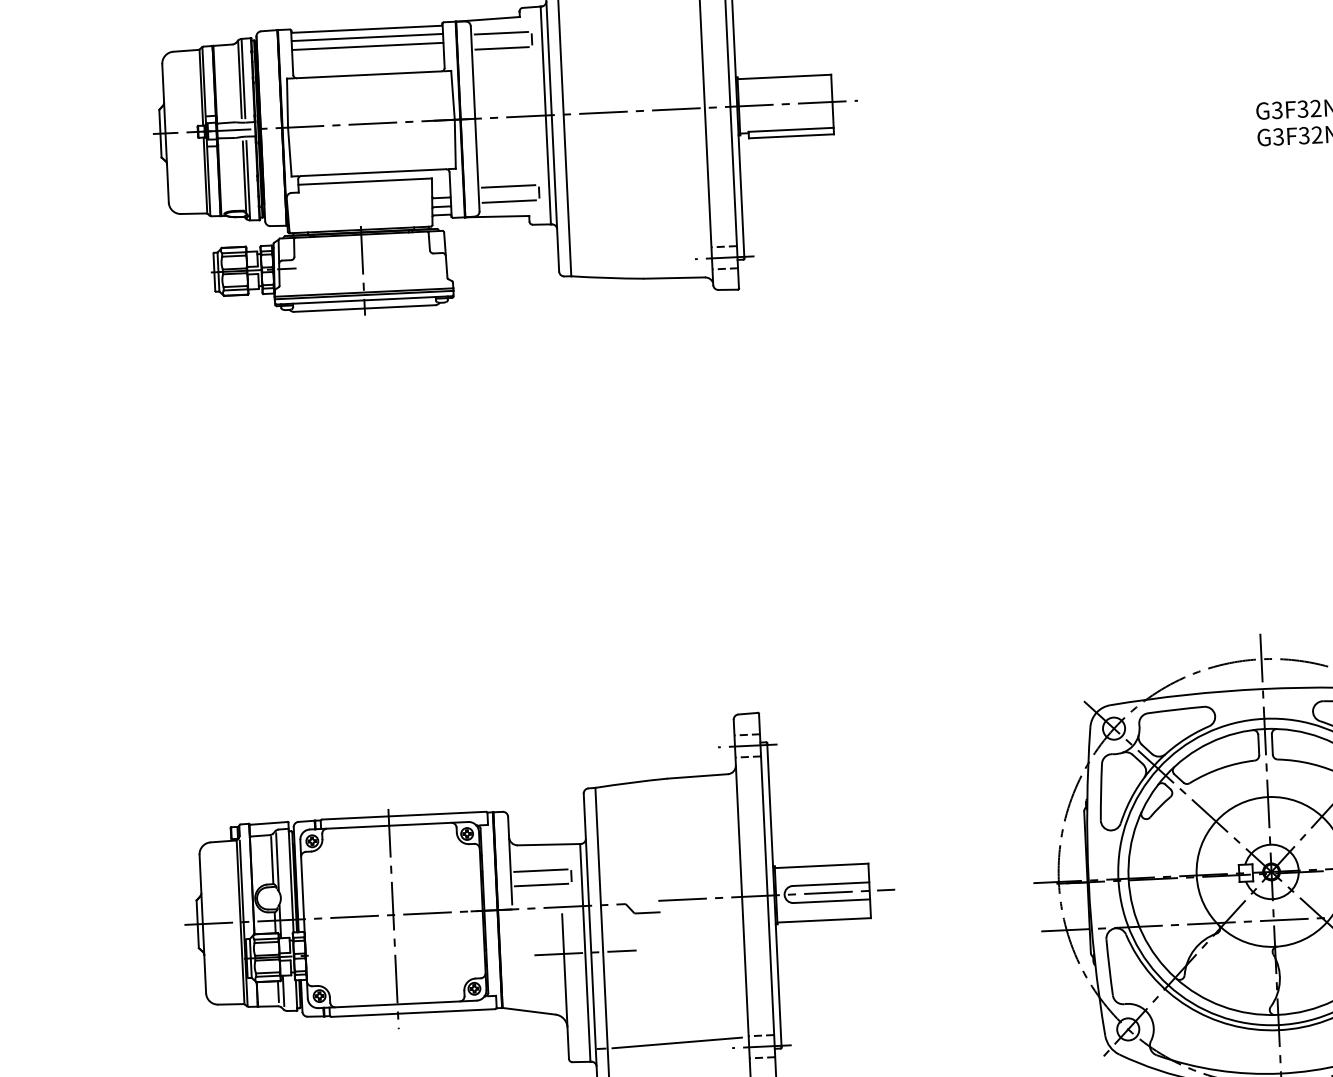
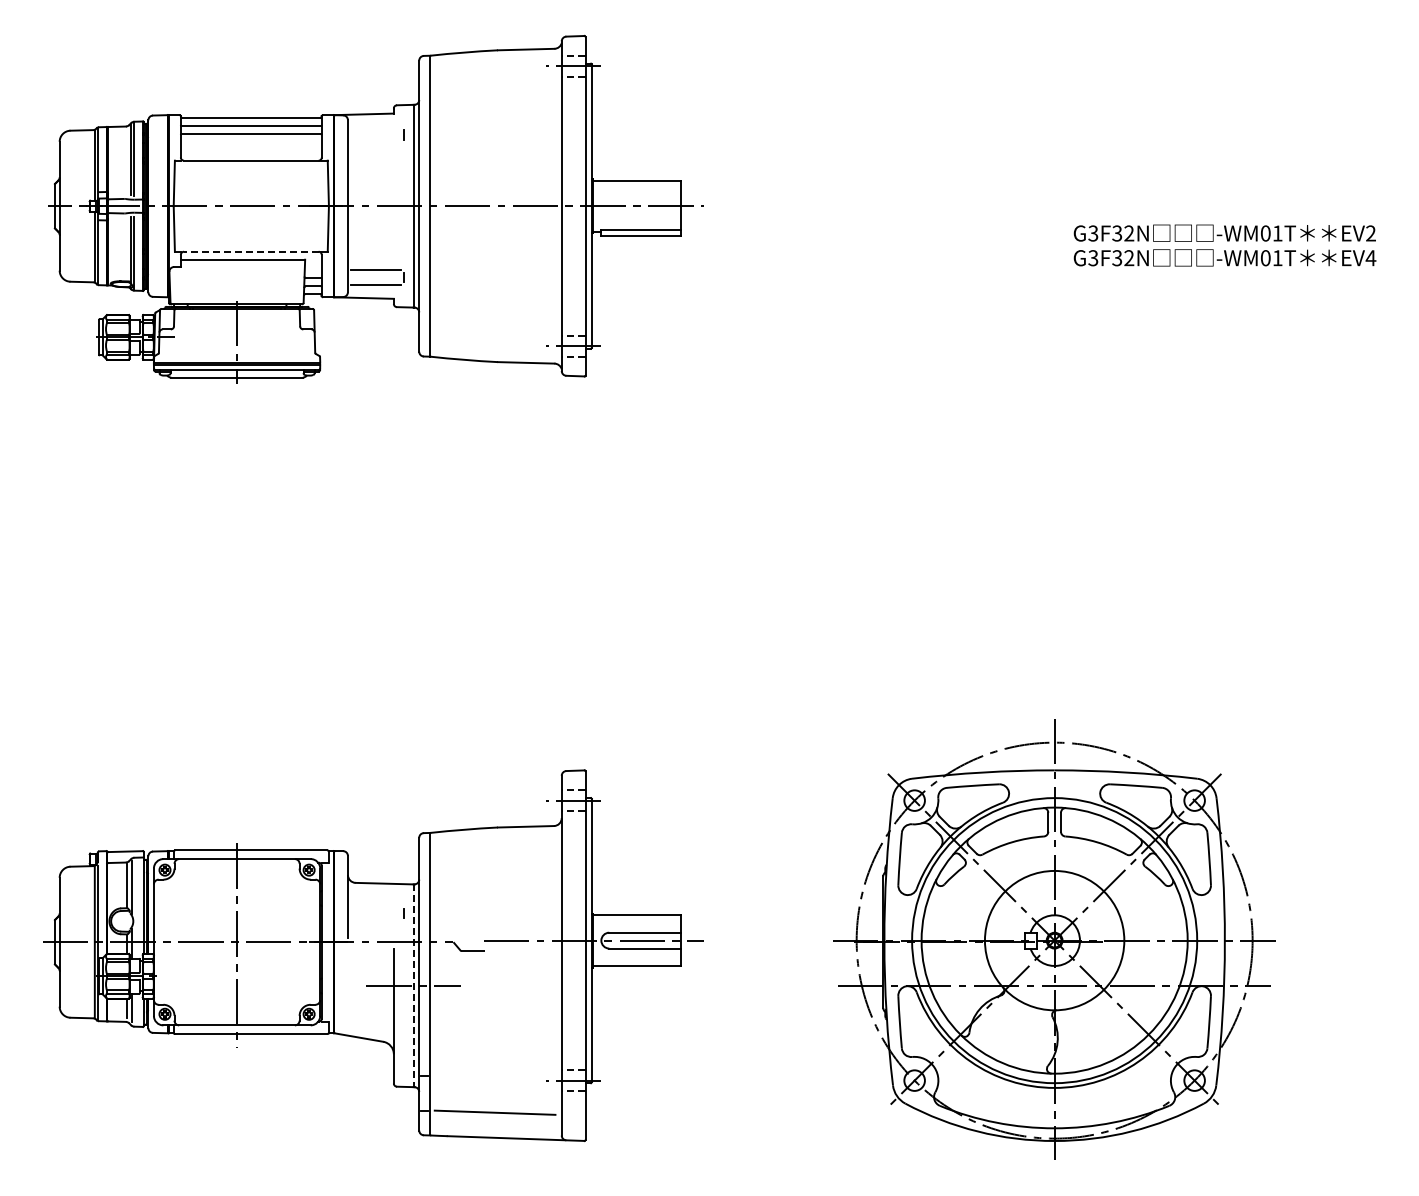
line: (500, 32) -> (375, 127), removed
line: (501, 47) -> (375, 141), removed
line: (372, 172) -> (250, 251), solid -> dashed
line: (540, 870) -> (375, 907), removed
line: (540, 884) -> (375, 920), removed
line: (585, 953) -> (413, 986), solid -> dashed
line: (676, 1043) -> (494, 1073), removed

